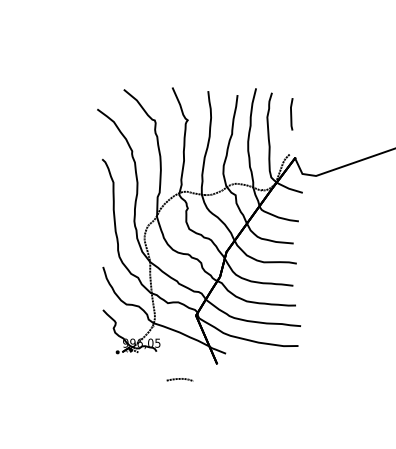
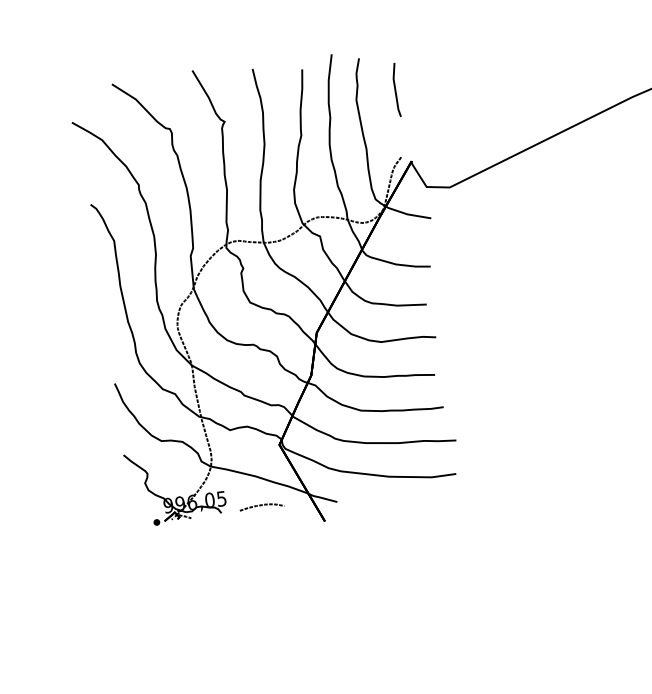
curve: (179, 379) -> (260, 506), moved

